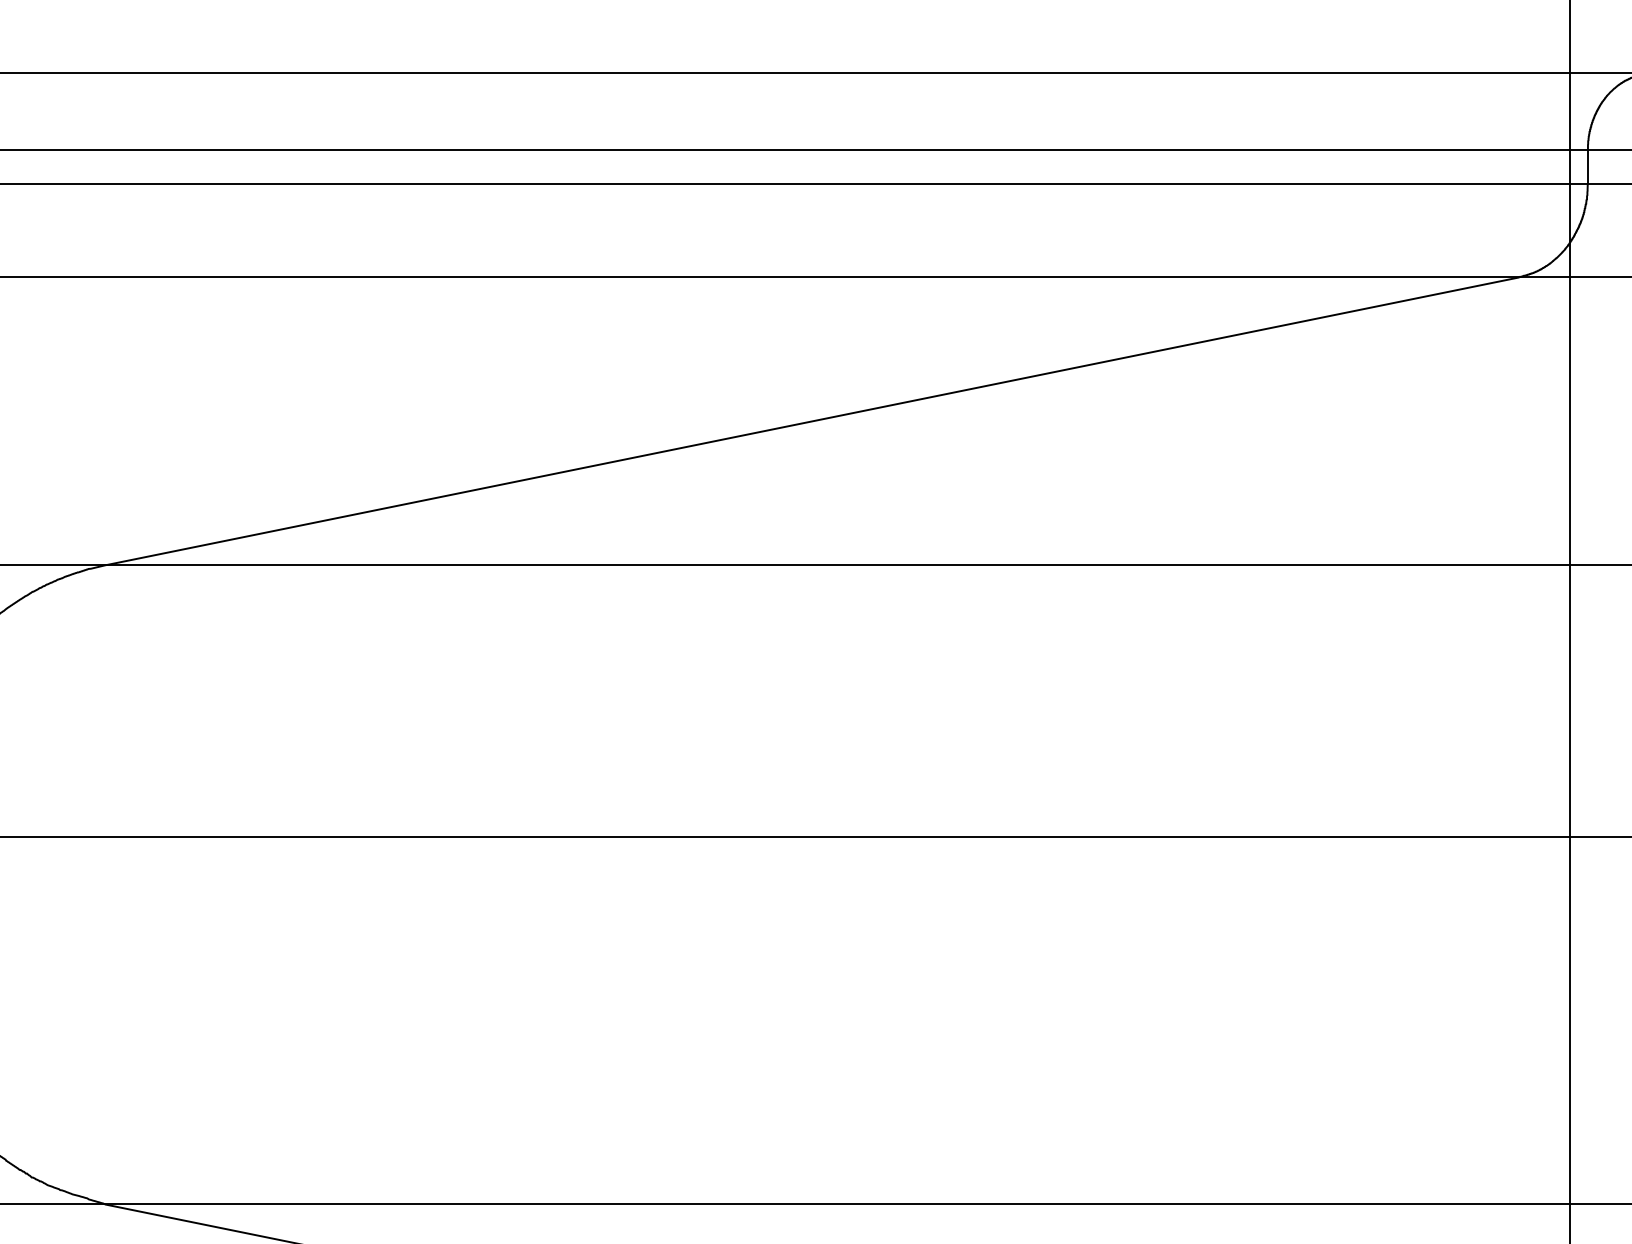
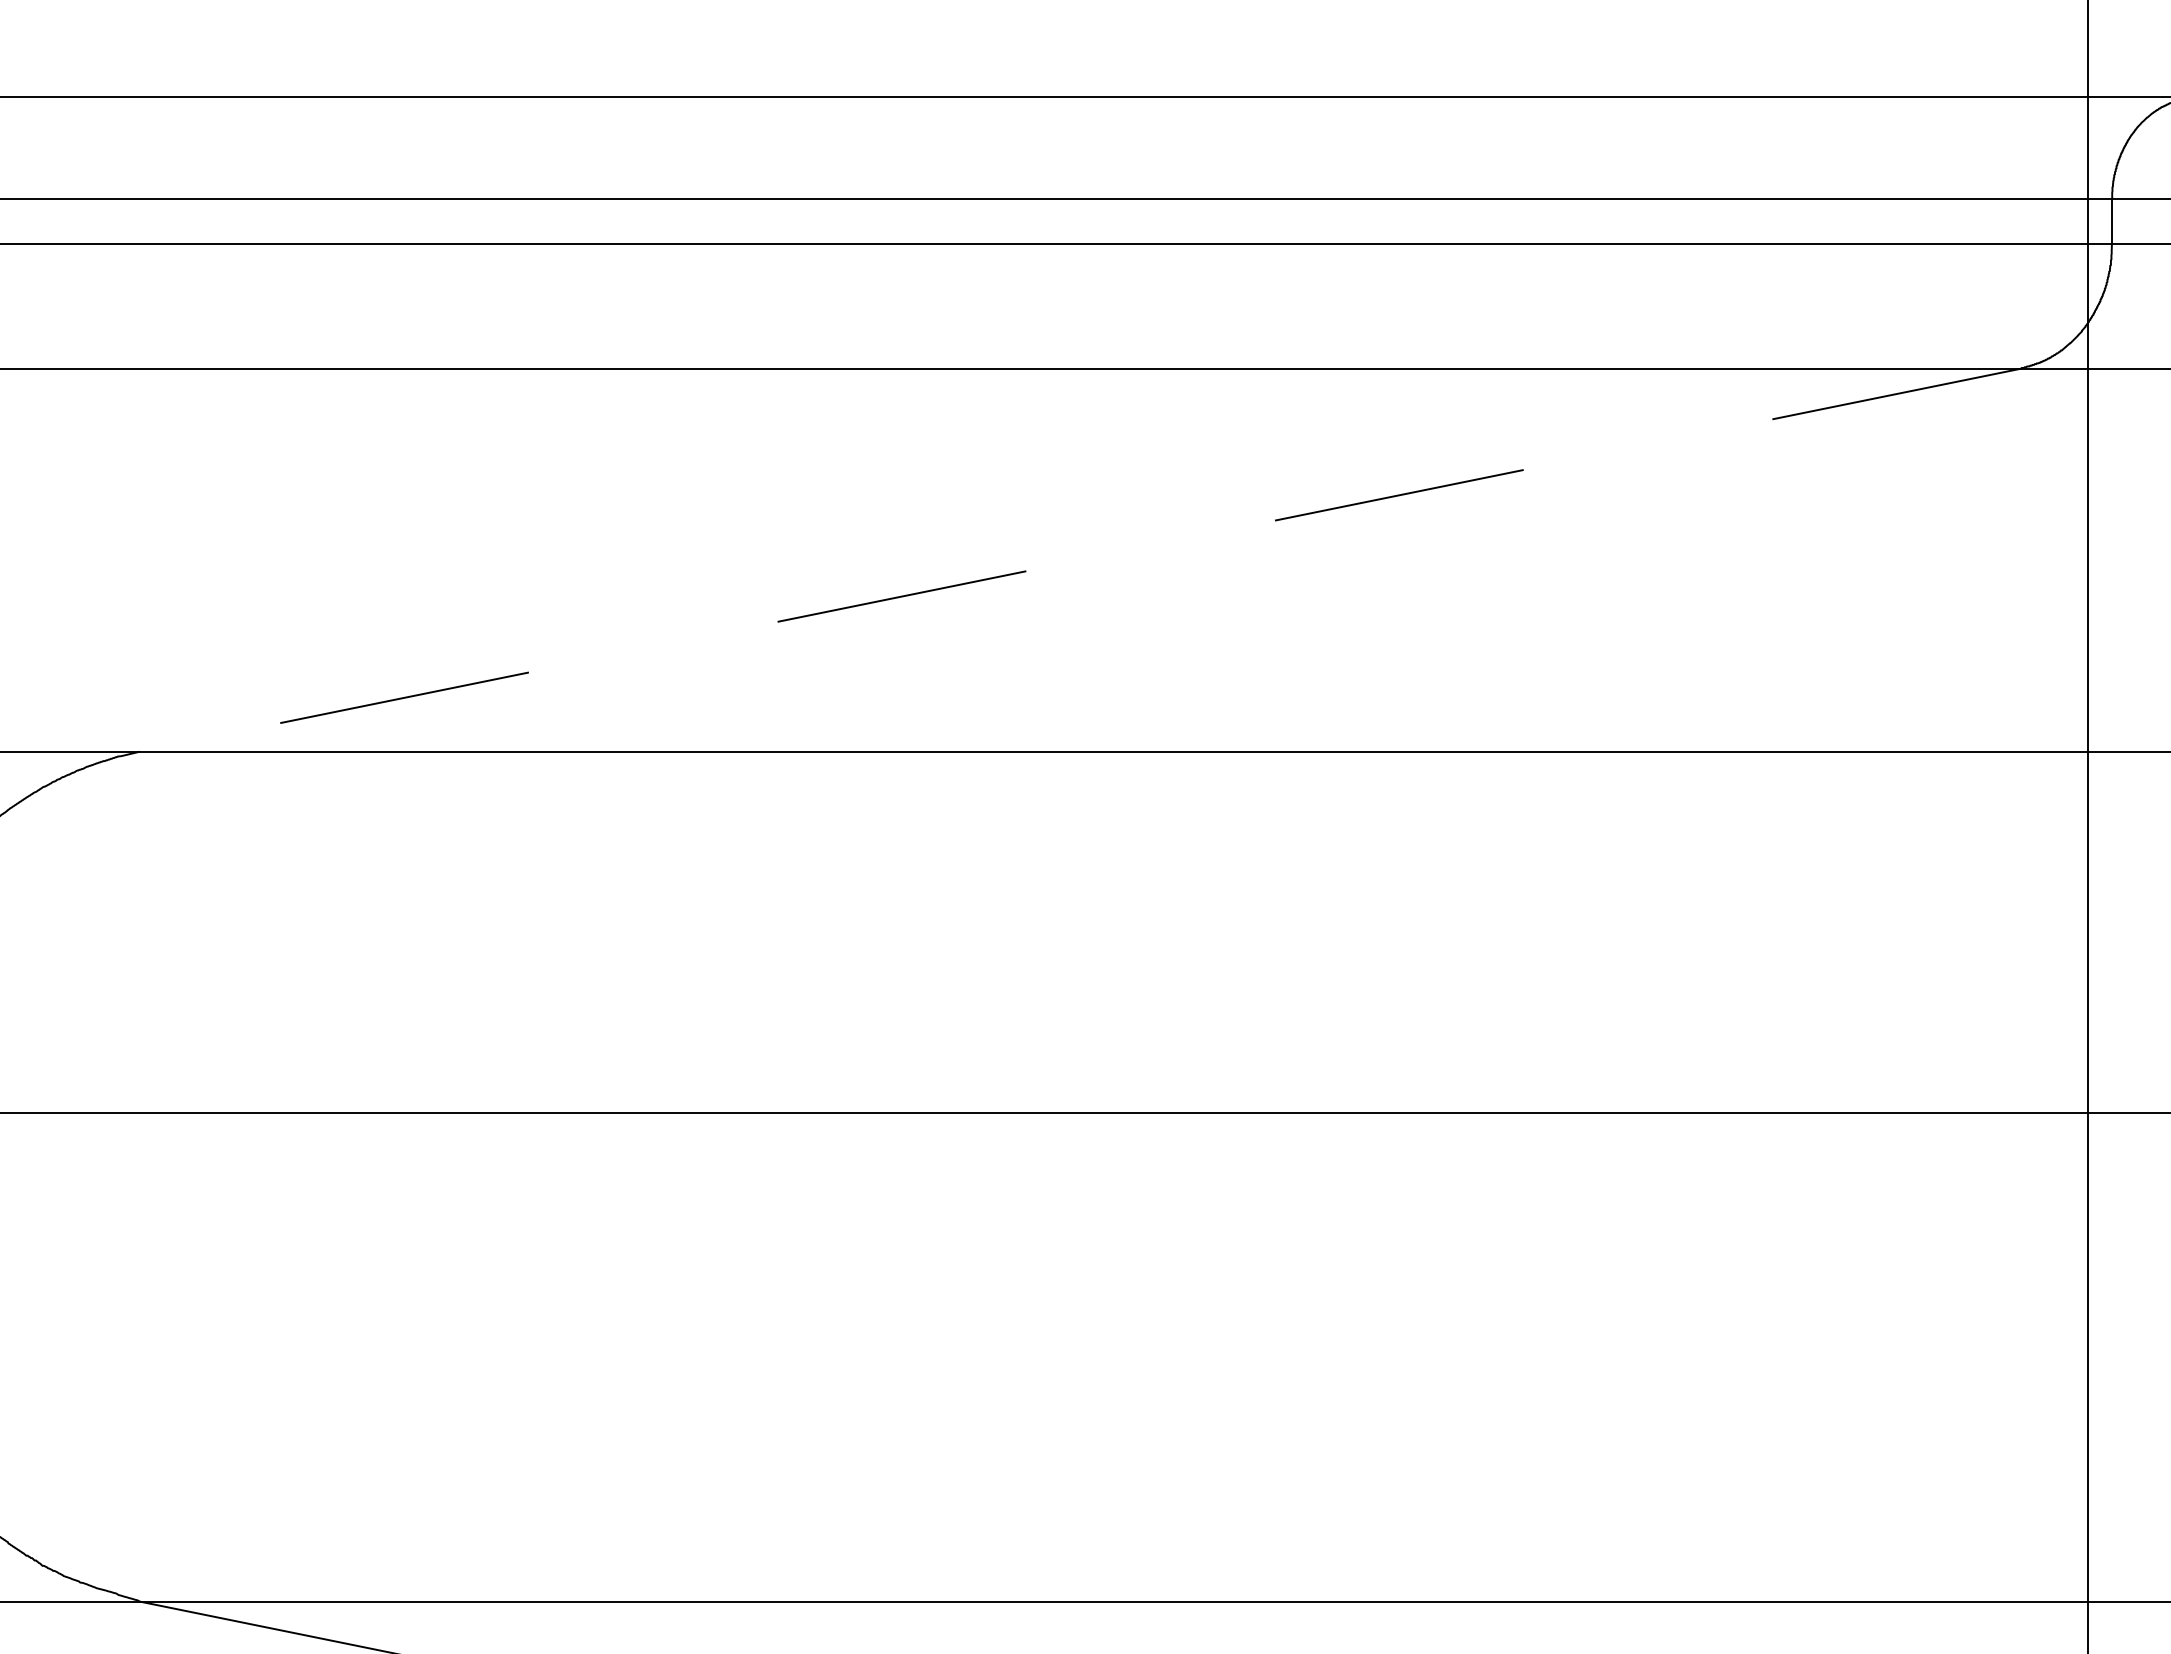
line: (812, 421) -> (1080, 560), solid -> dashed

